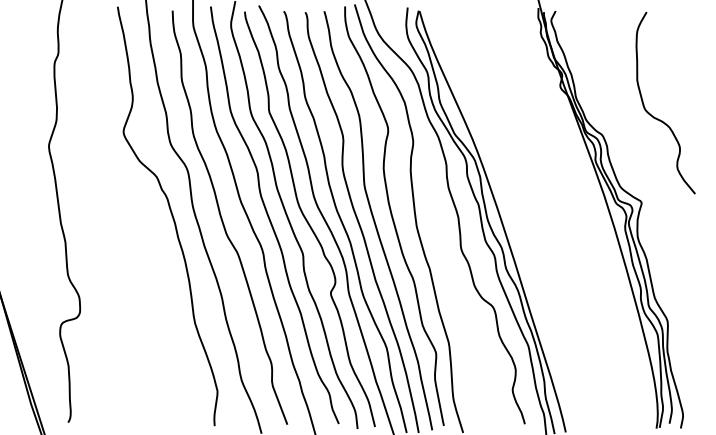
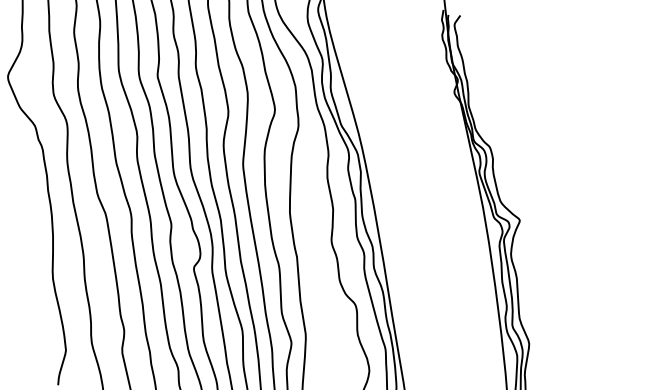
curve: (658, 118) -> (548, 138), removed

